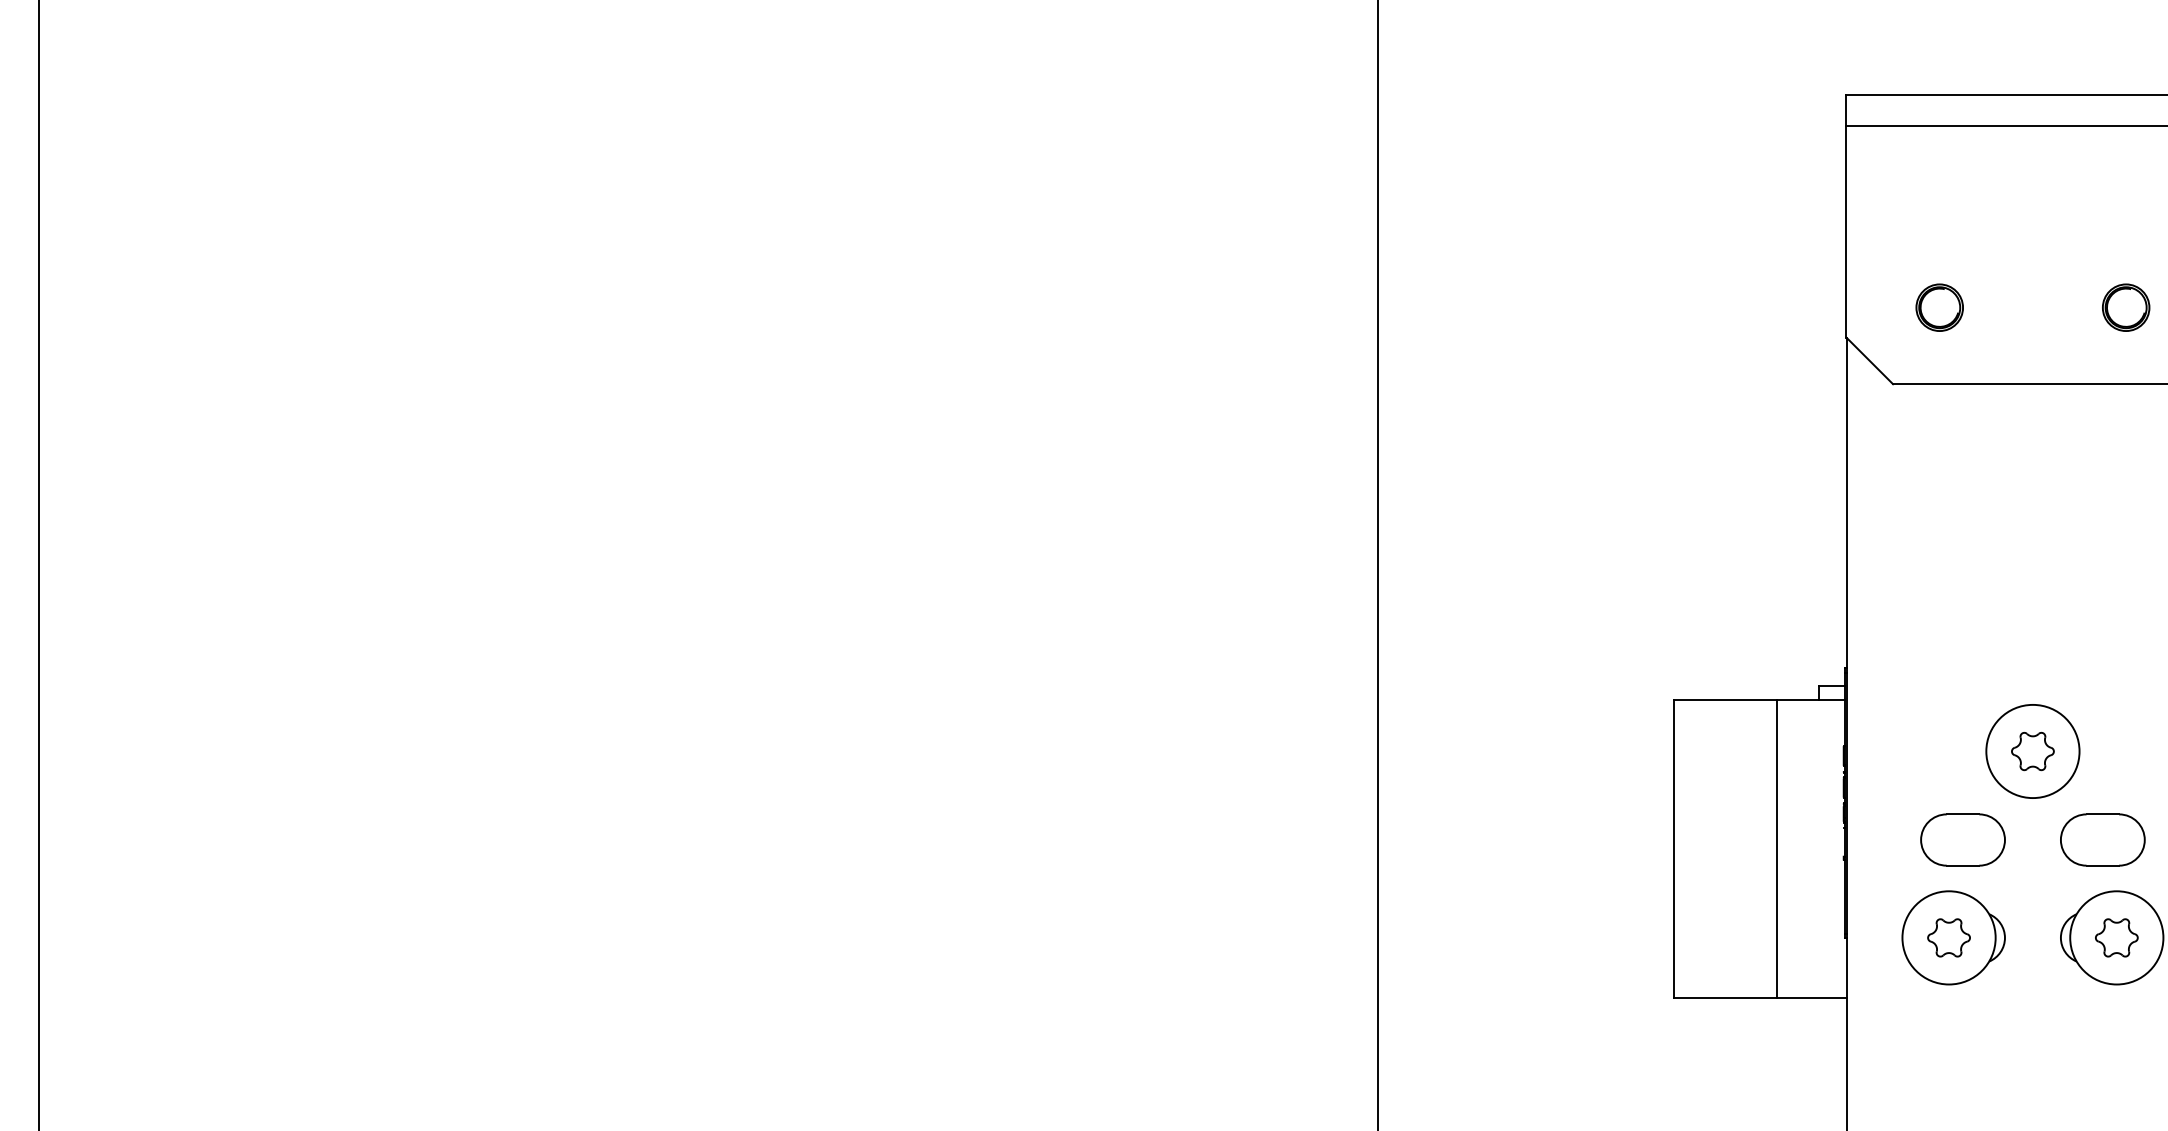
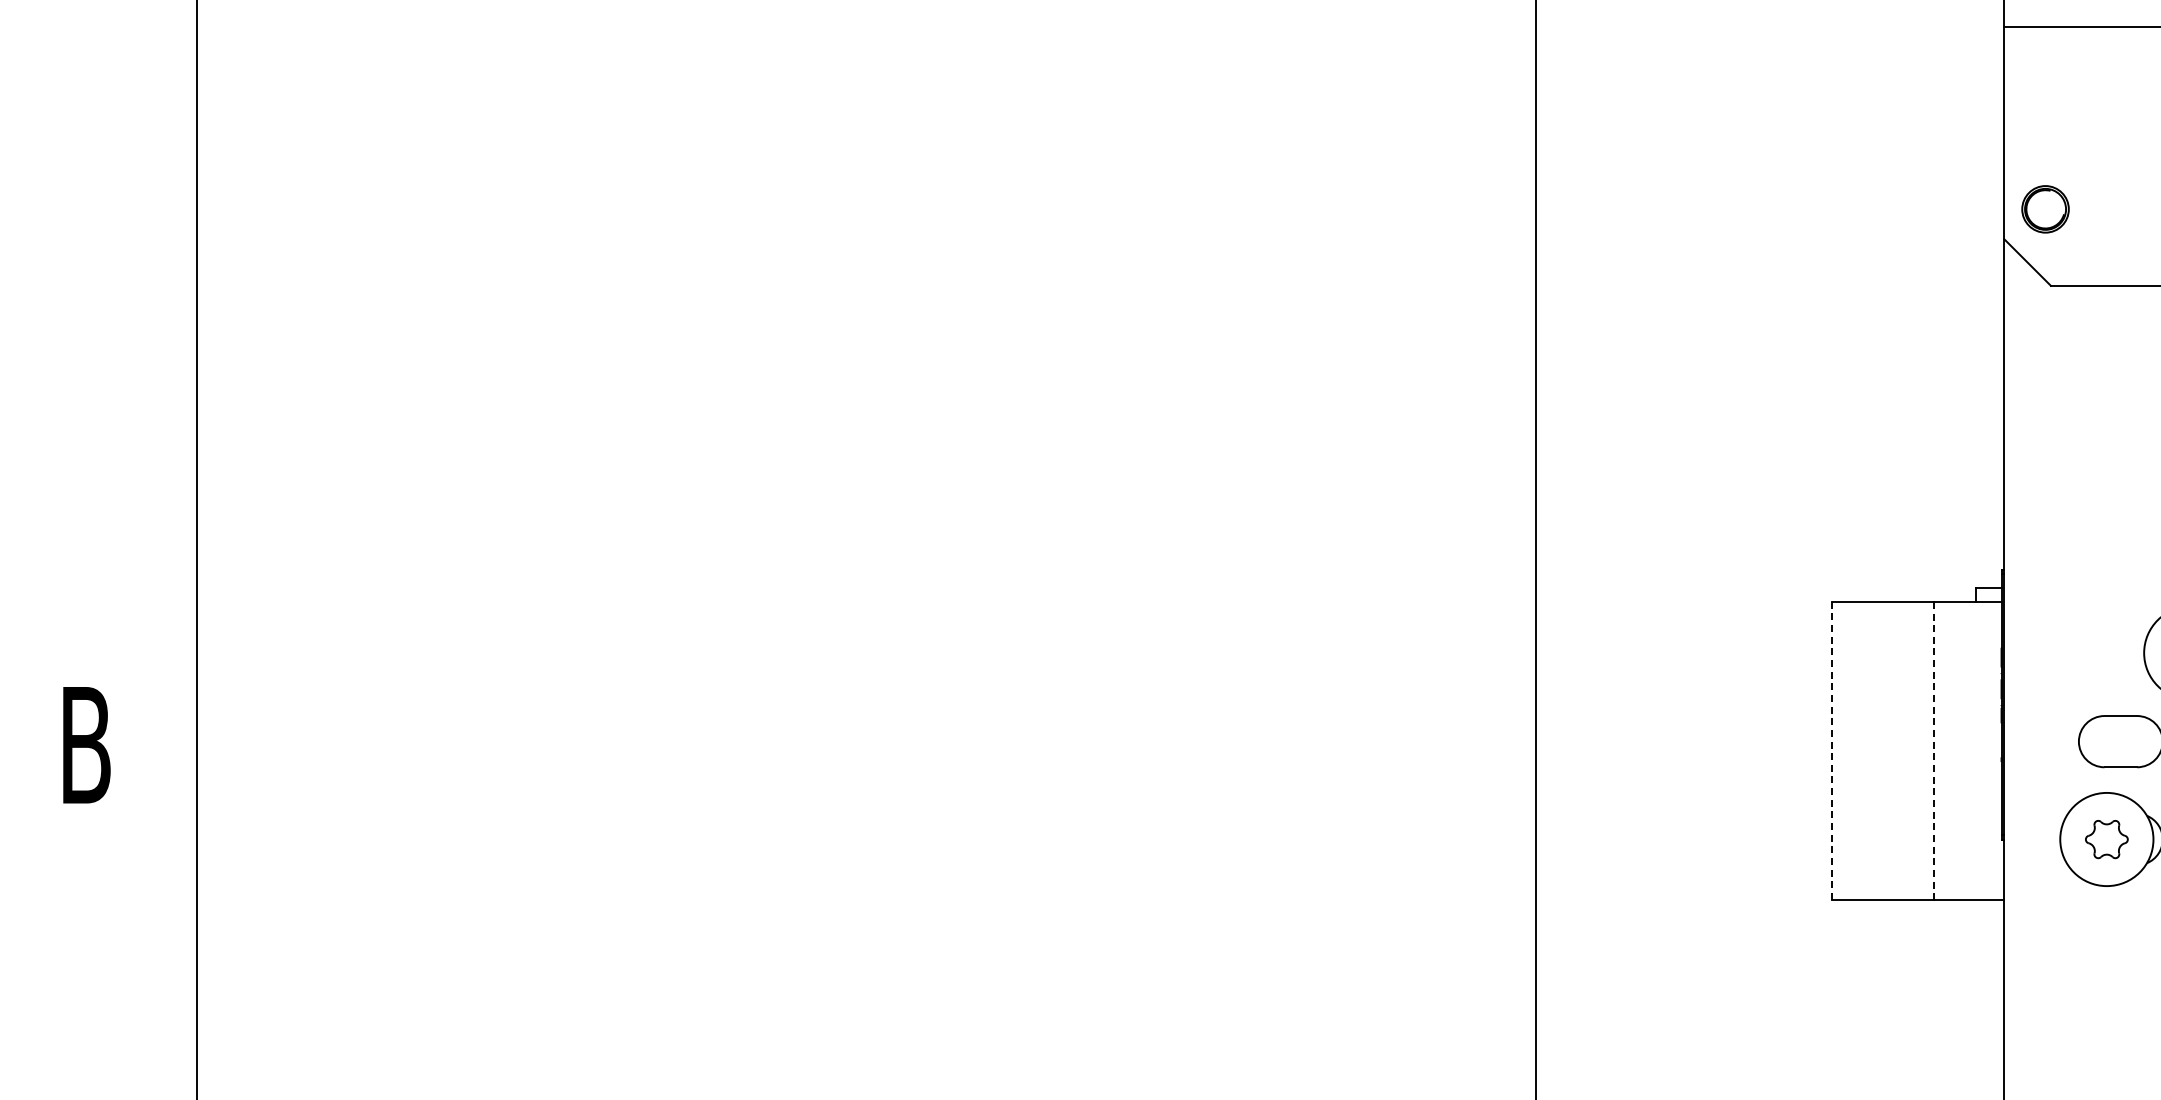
part: (1939, 307) -> (2045, 209), moved
line: (1674, 848) -> (1832, 750), solid -> dashed
line: (1776, 849) -> (1934, 751), solid -> dashed

